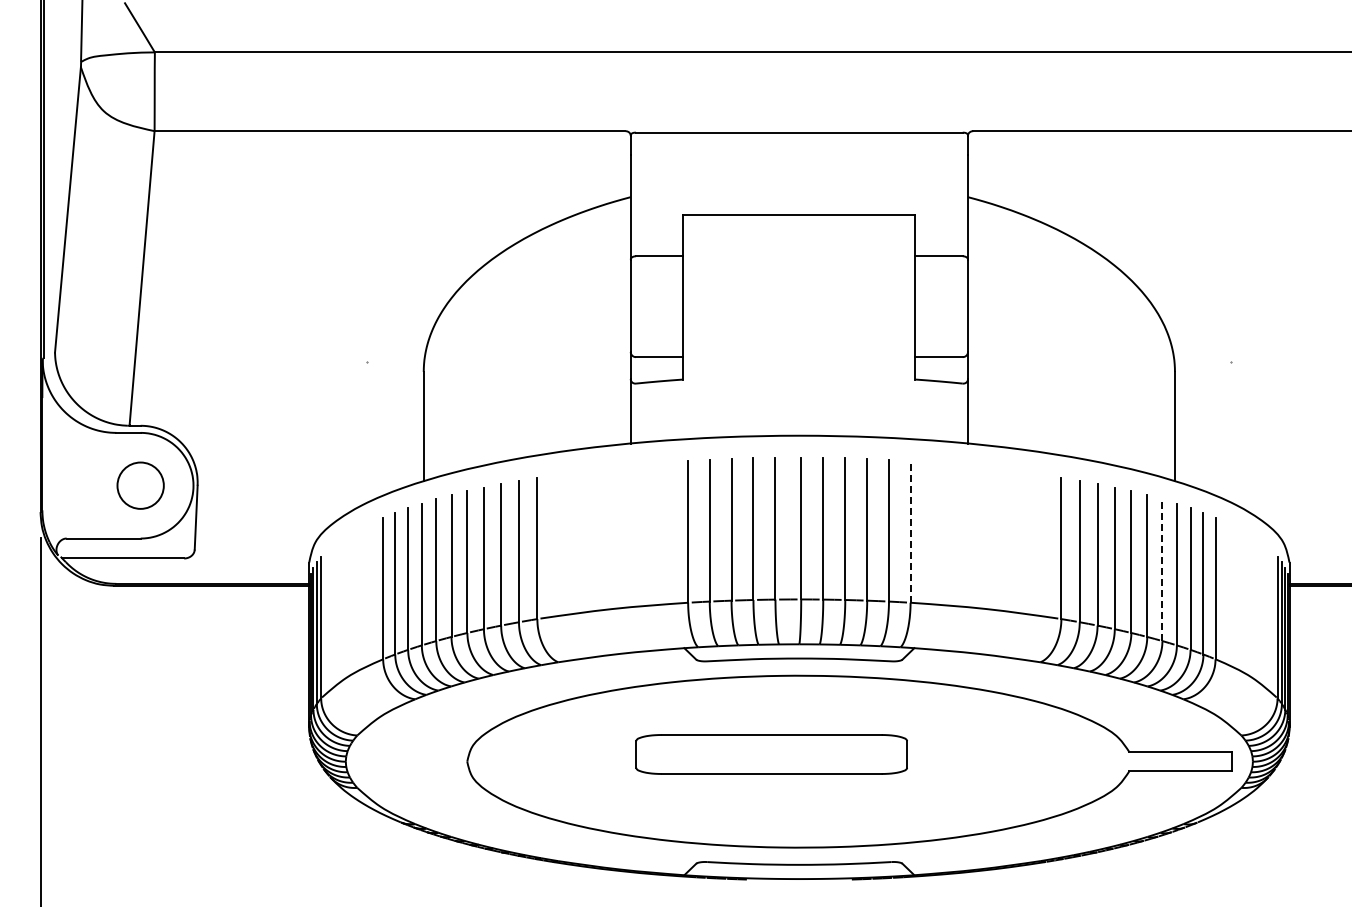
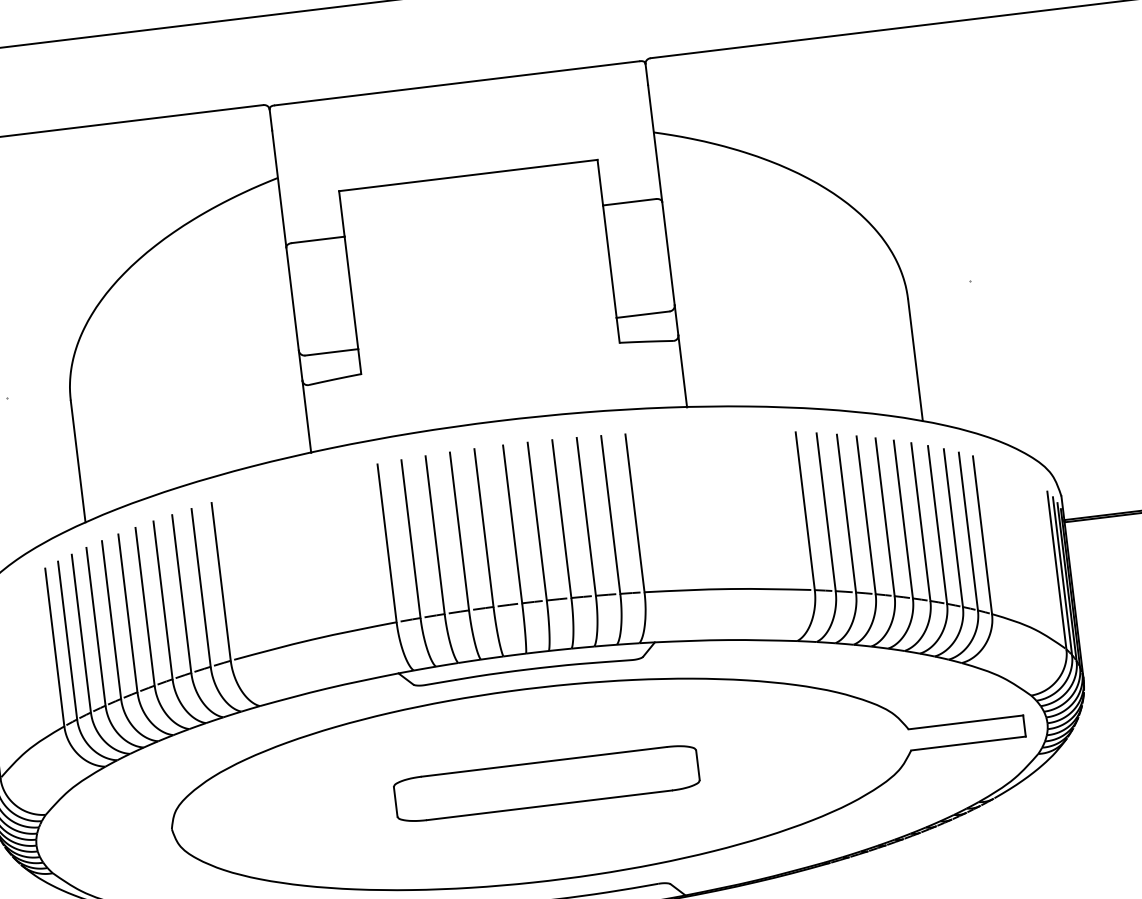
line: (910, 531) -> (634, 512), dashed -> solid
line: (1162, 570) -> (920, 522), dashed -> solid
part: (771, 754) -> (546, 783), moved

